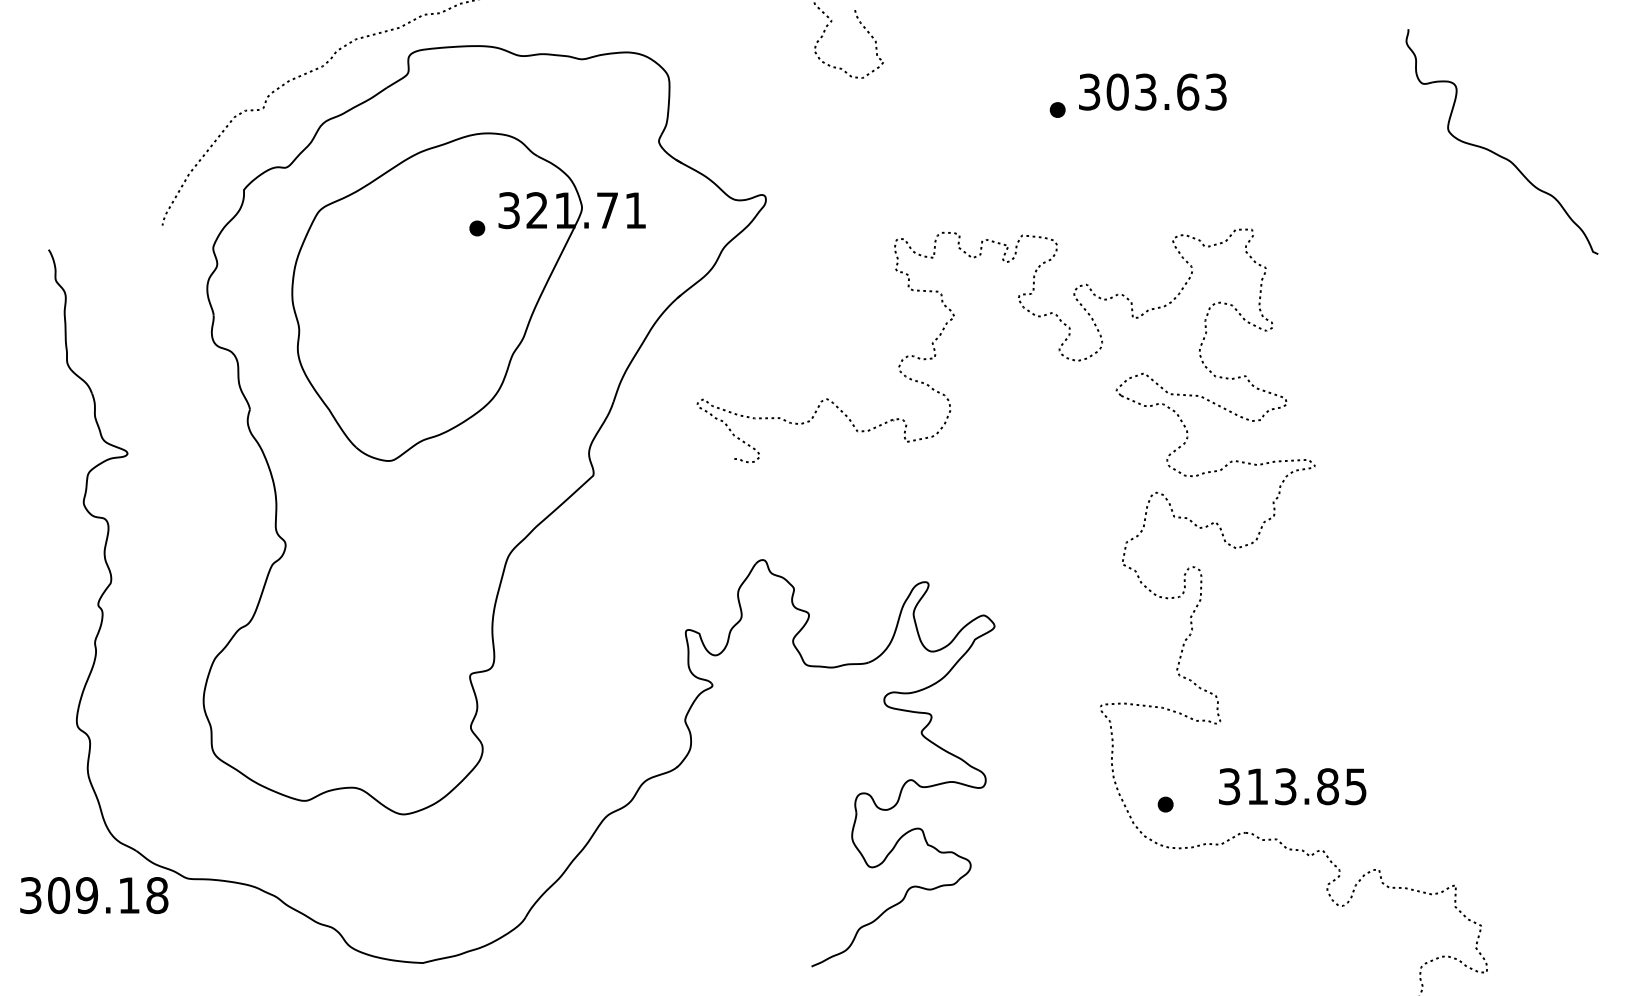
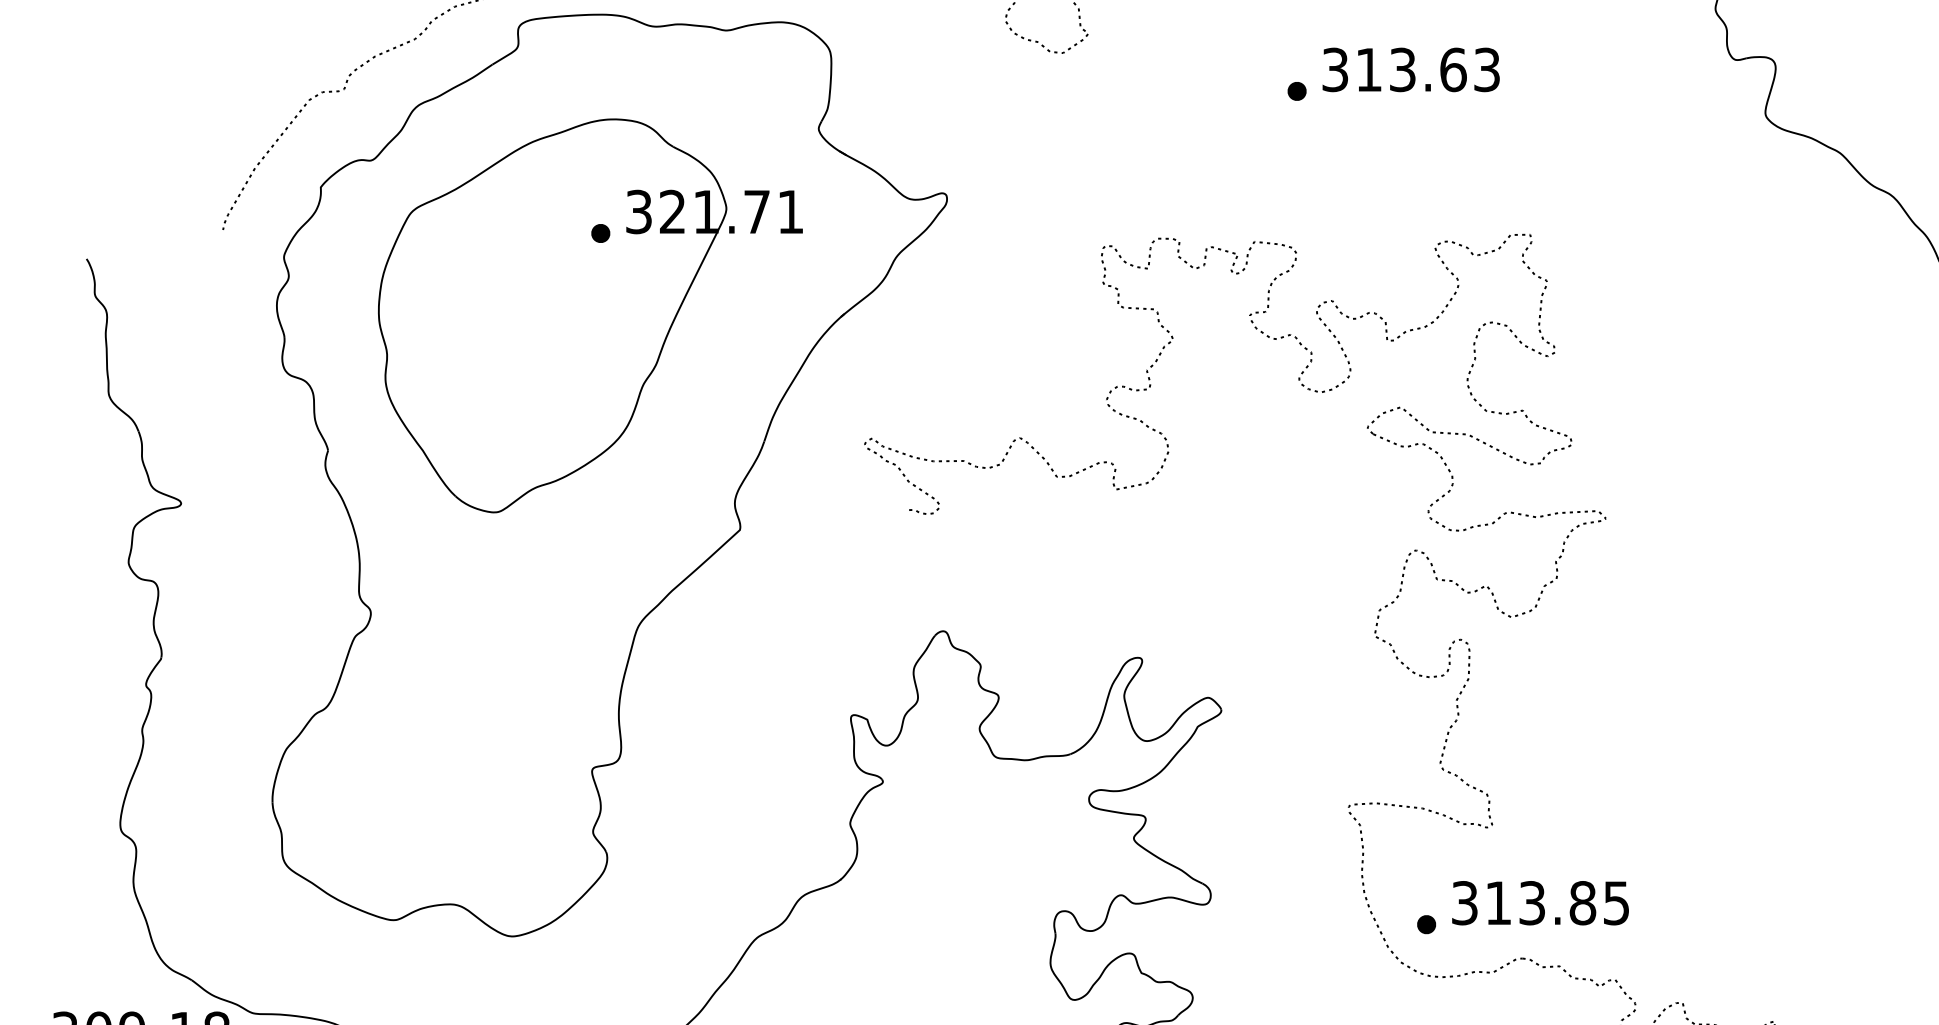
text: (1117, 91) -> (1368, 69), 303.63 -> 313.63
text: (1292, 786) -> (1540, 902), moved

